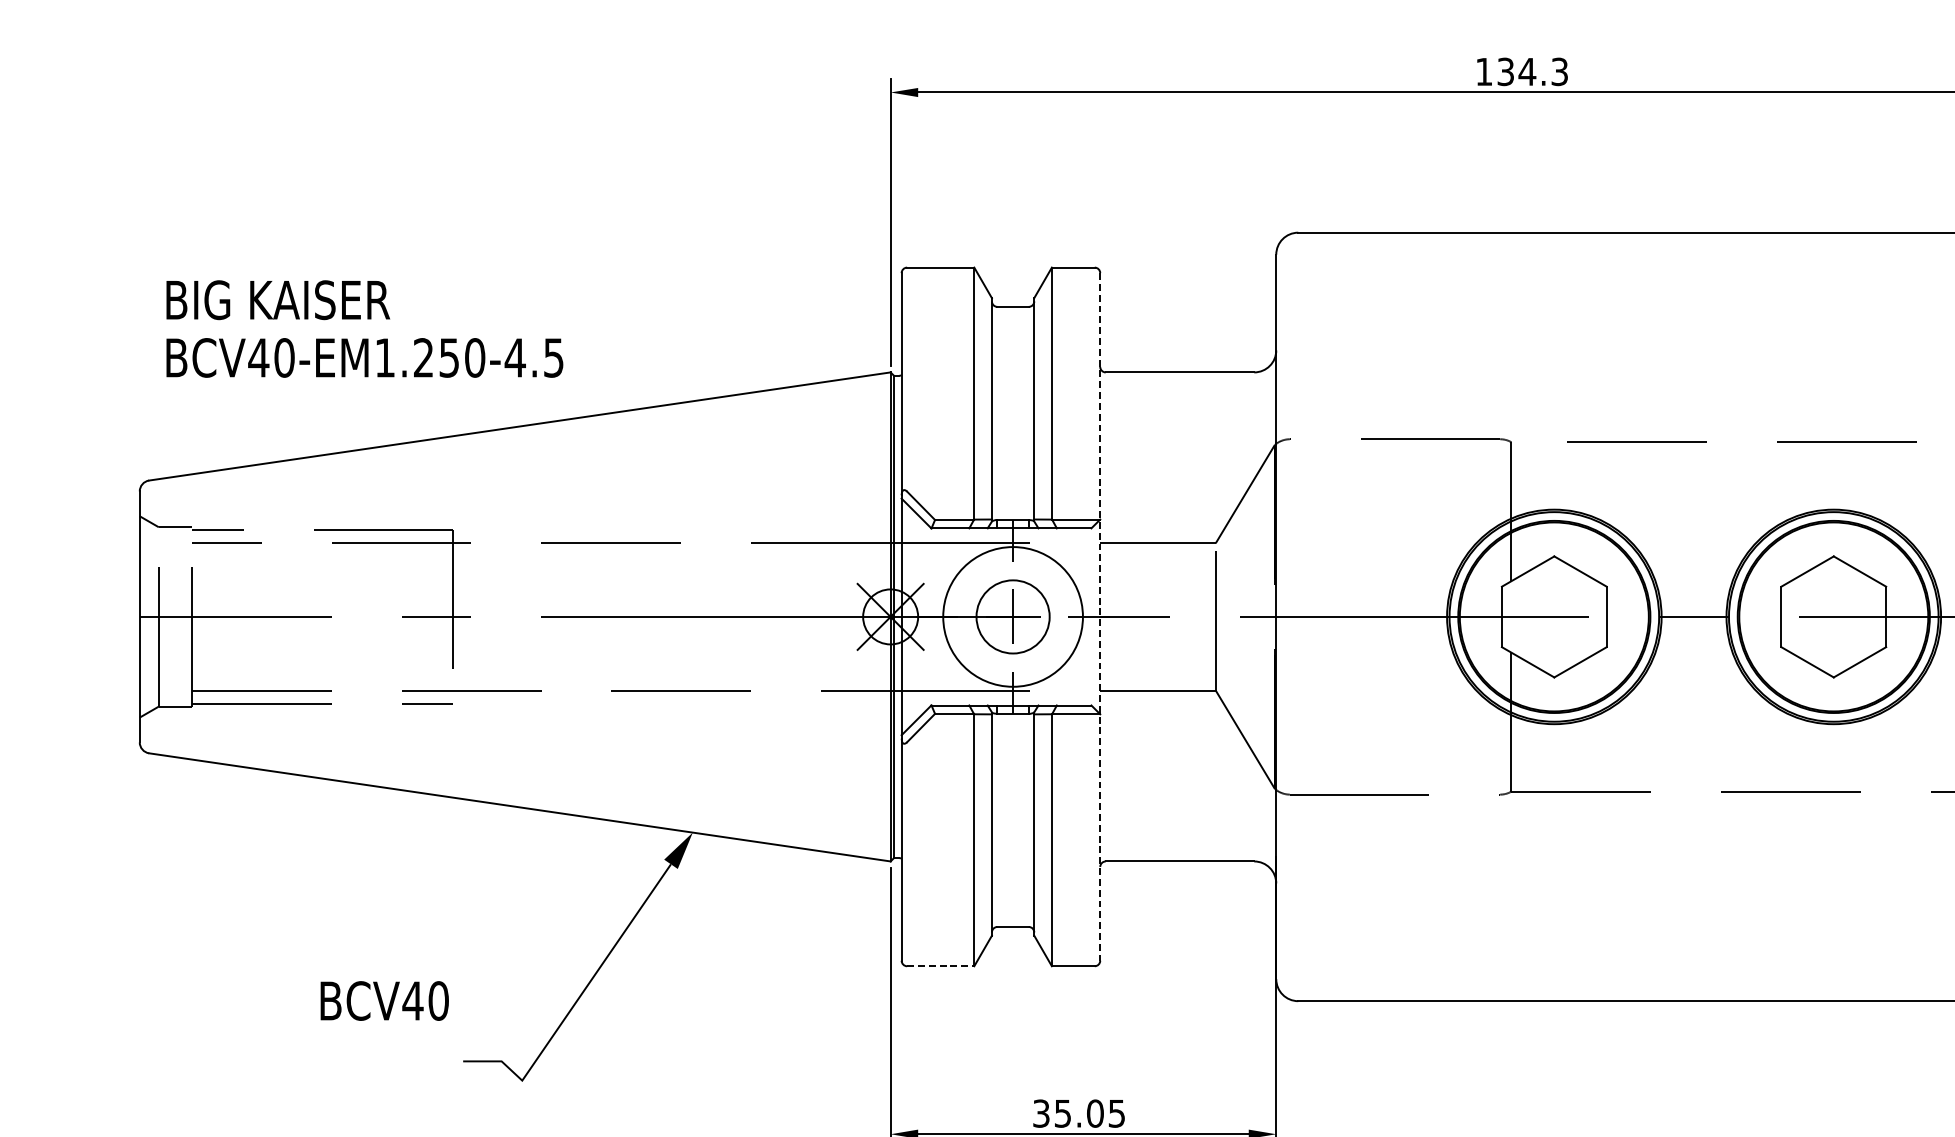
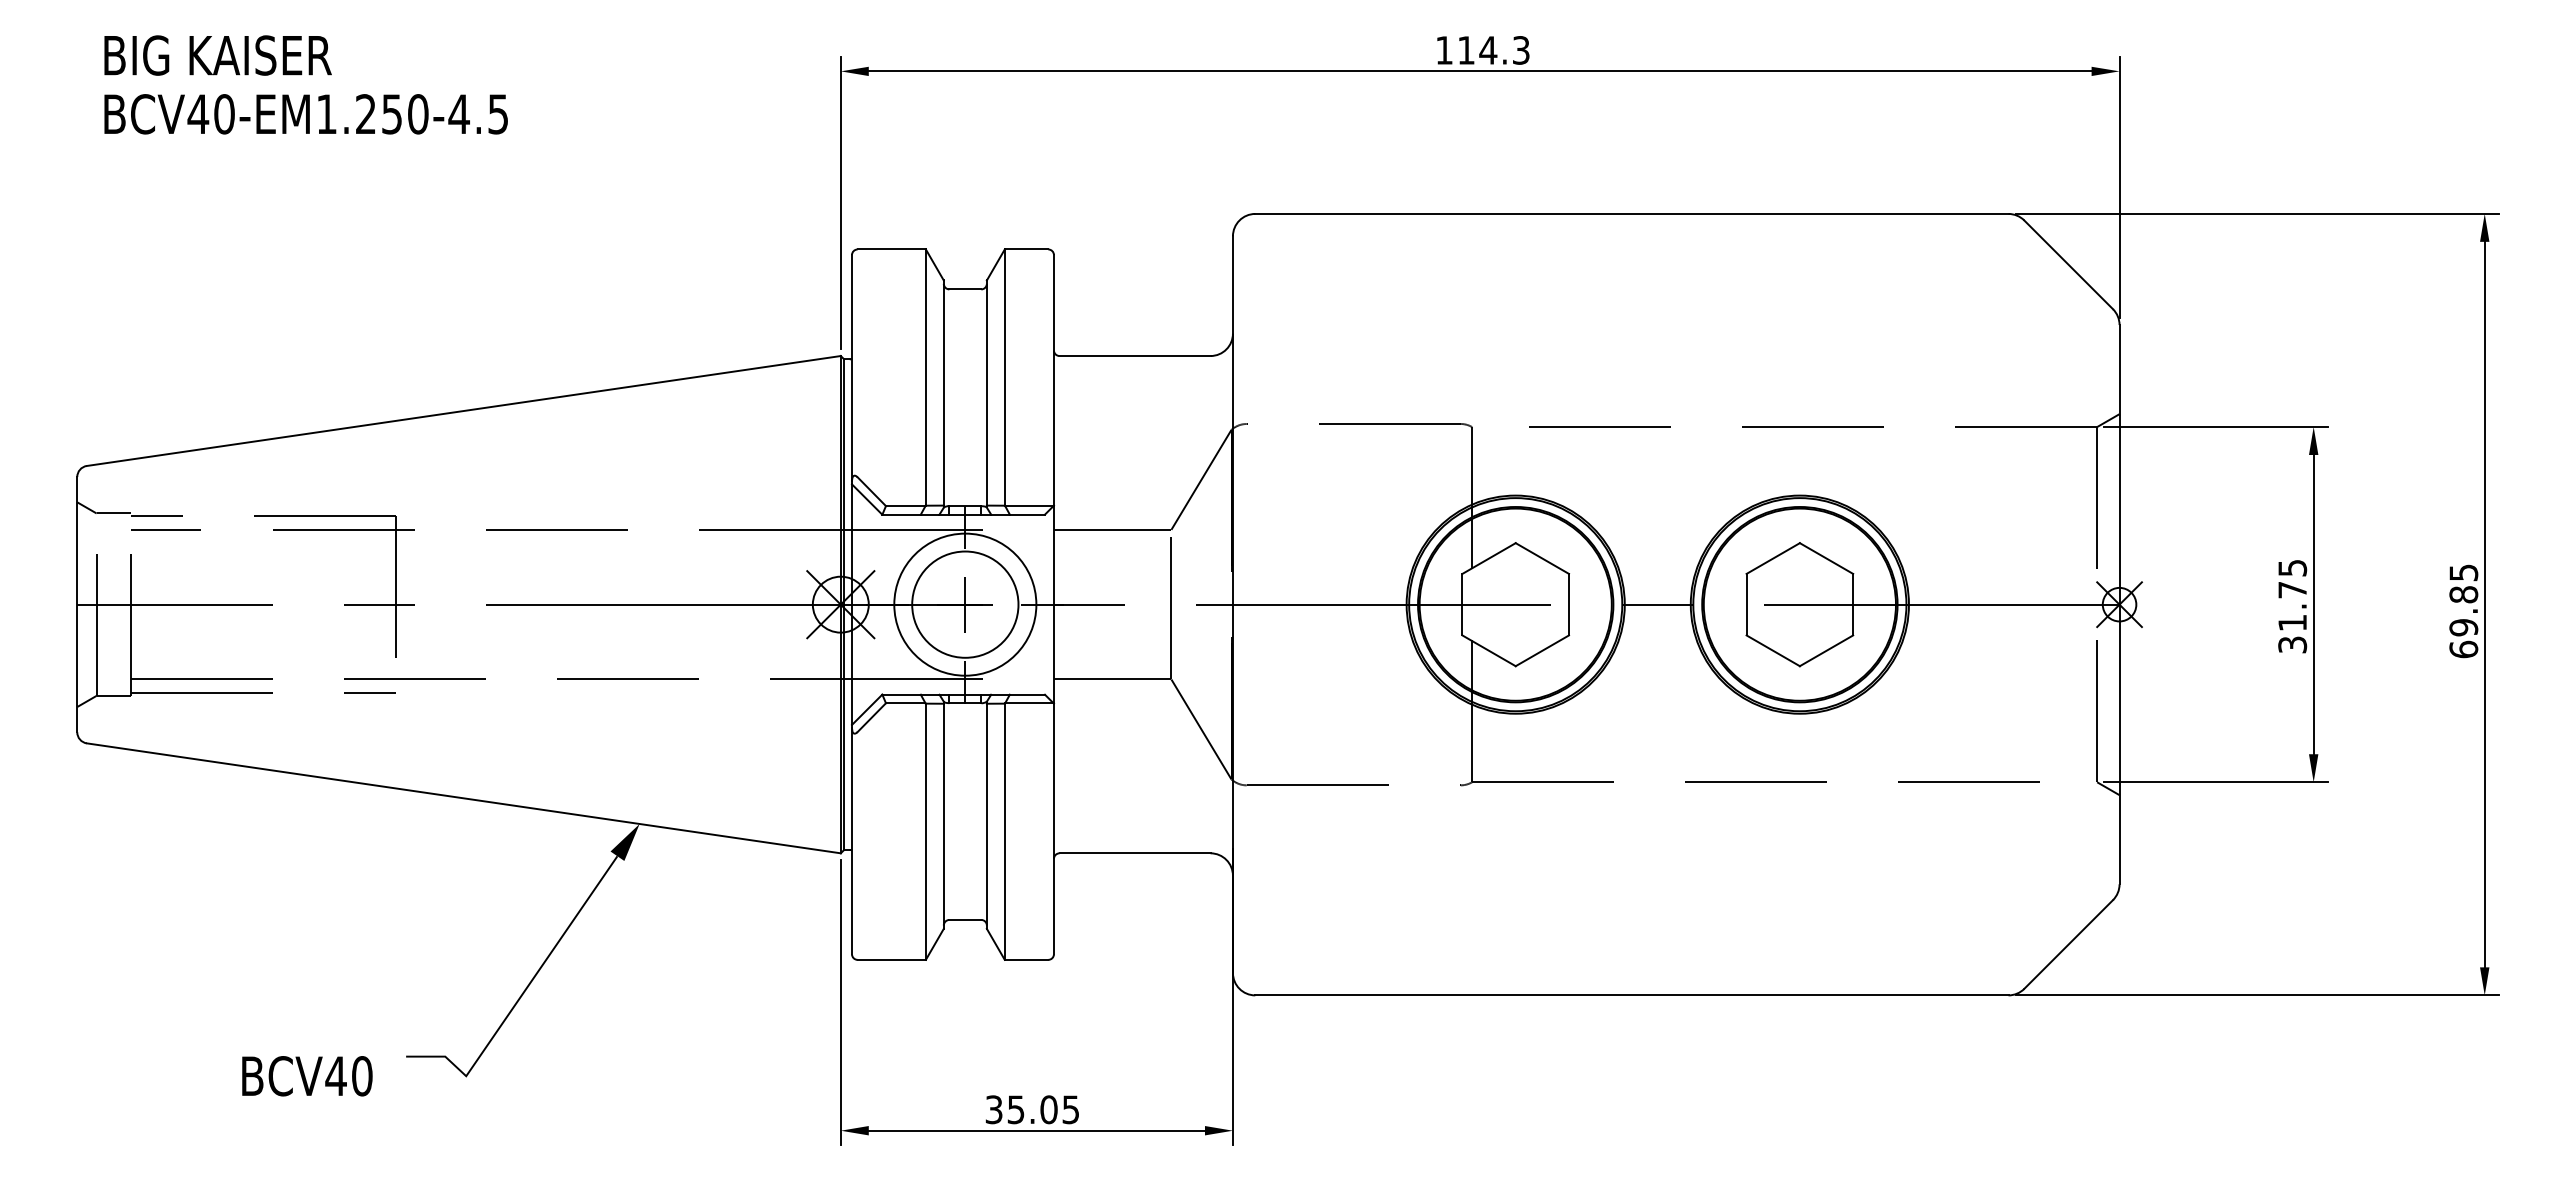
text: (1505, 71) -> (1466, 50), 134.3 -> 114.3
text: (364, 328) -> (305, 84), moved
circle: (1013, 616) -> (965, 604), size x1.43
line: (1099, 616) -> (1053, 604), dashed -> solid
line: (941, 965) -> (892, 959), dashed -> solid
text: (384, 1001) -> (307, 1076), moved

